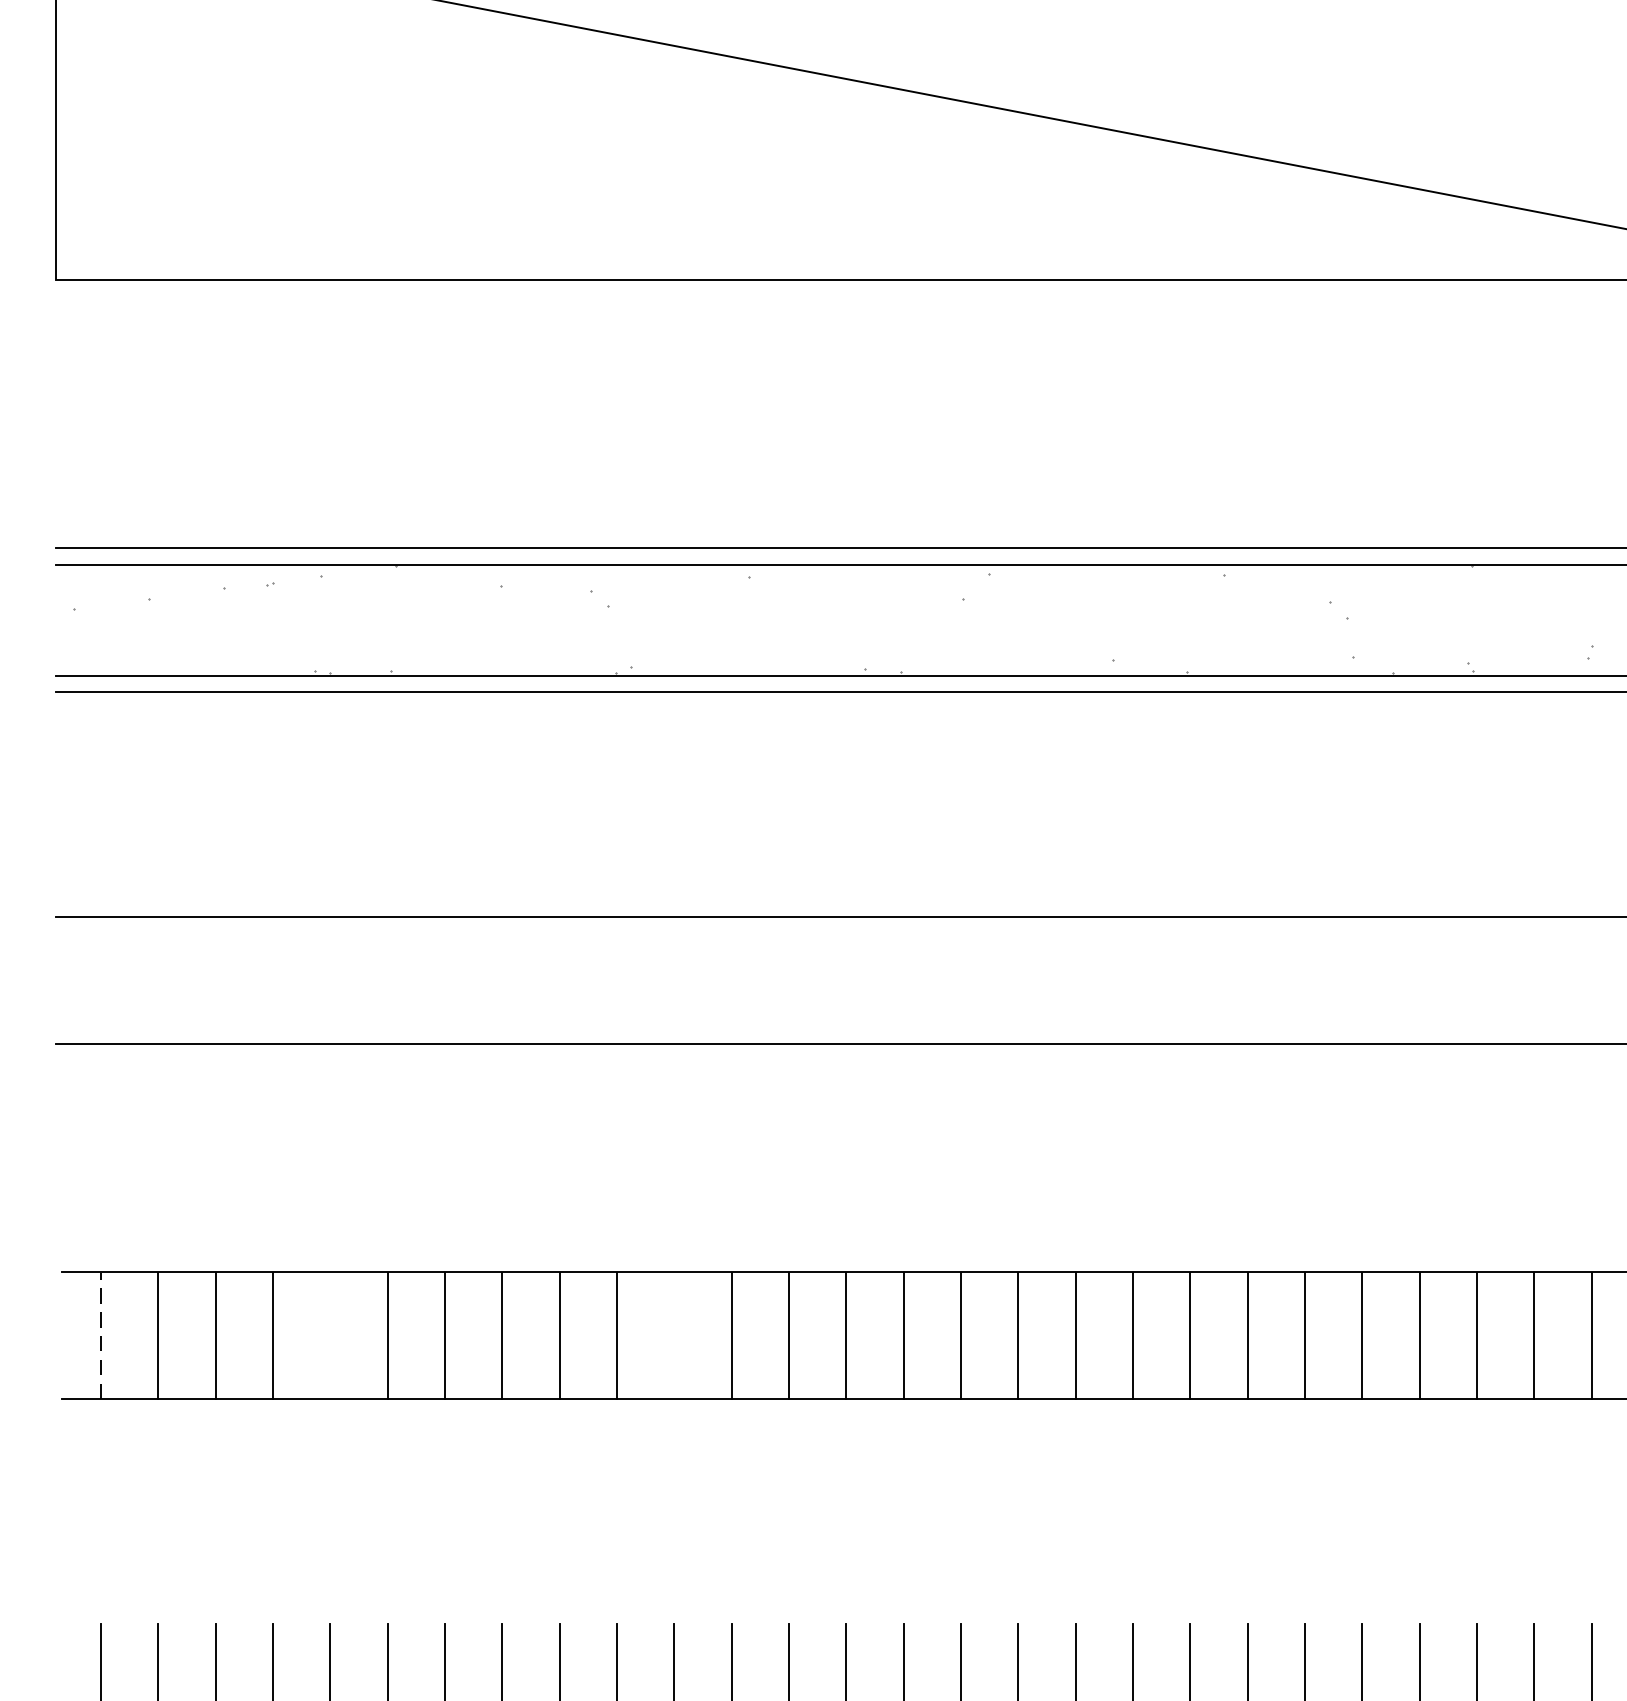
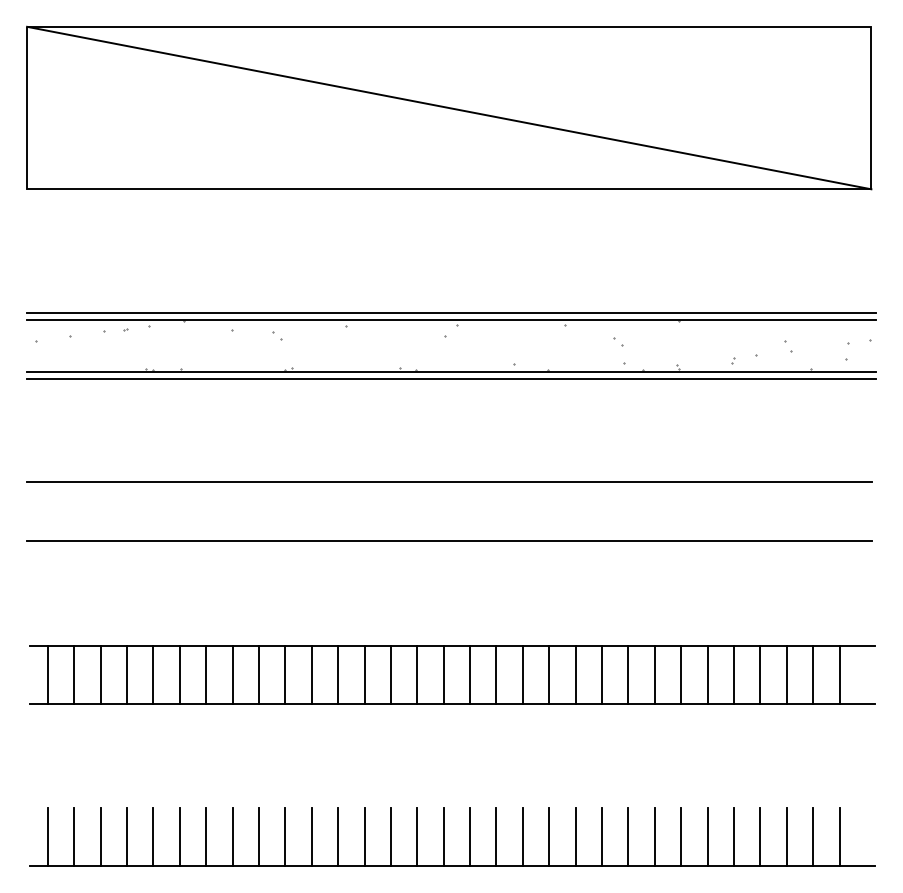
line: (100, 1334) -> (47, 674), dashed -> solid
line: (330, 1336) -> (153, 675), added
line: (673, 1336) -> (311, 675), added

